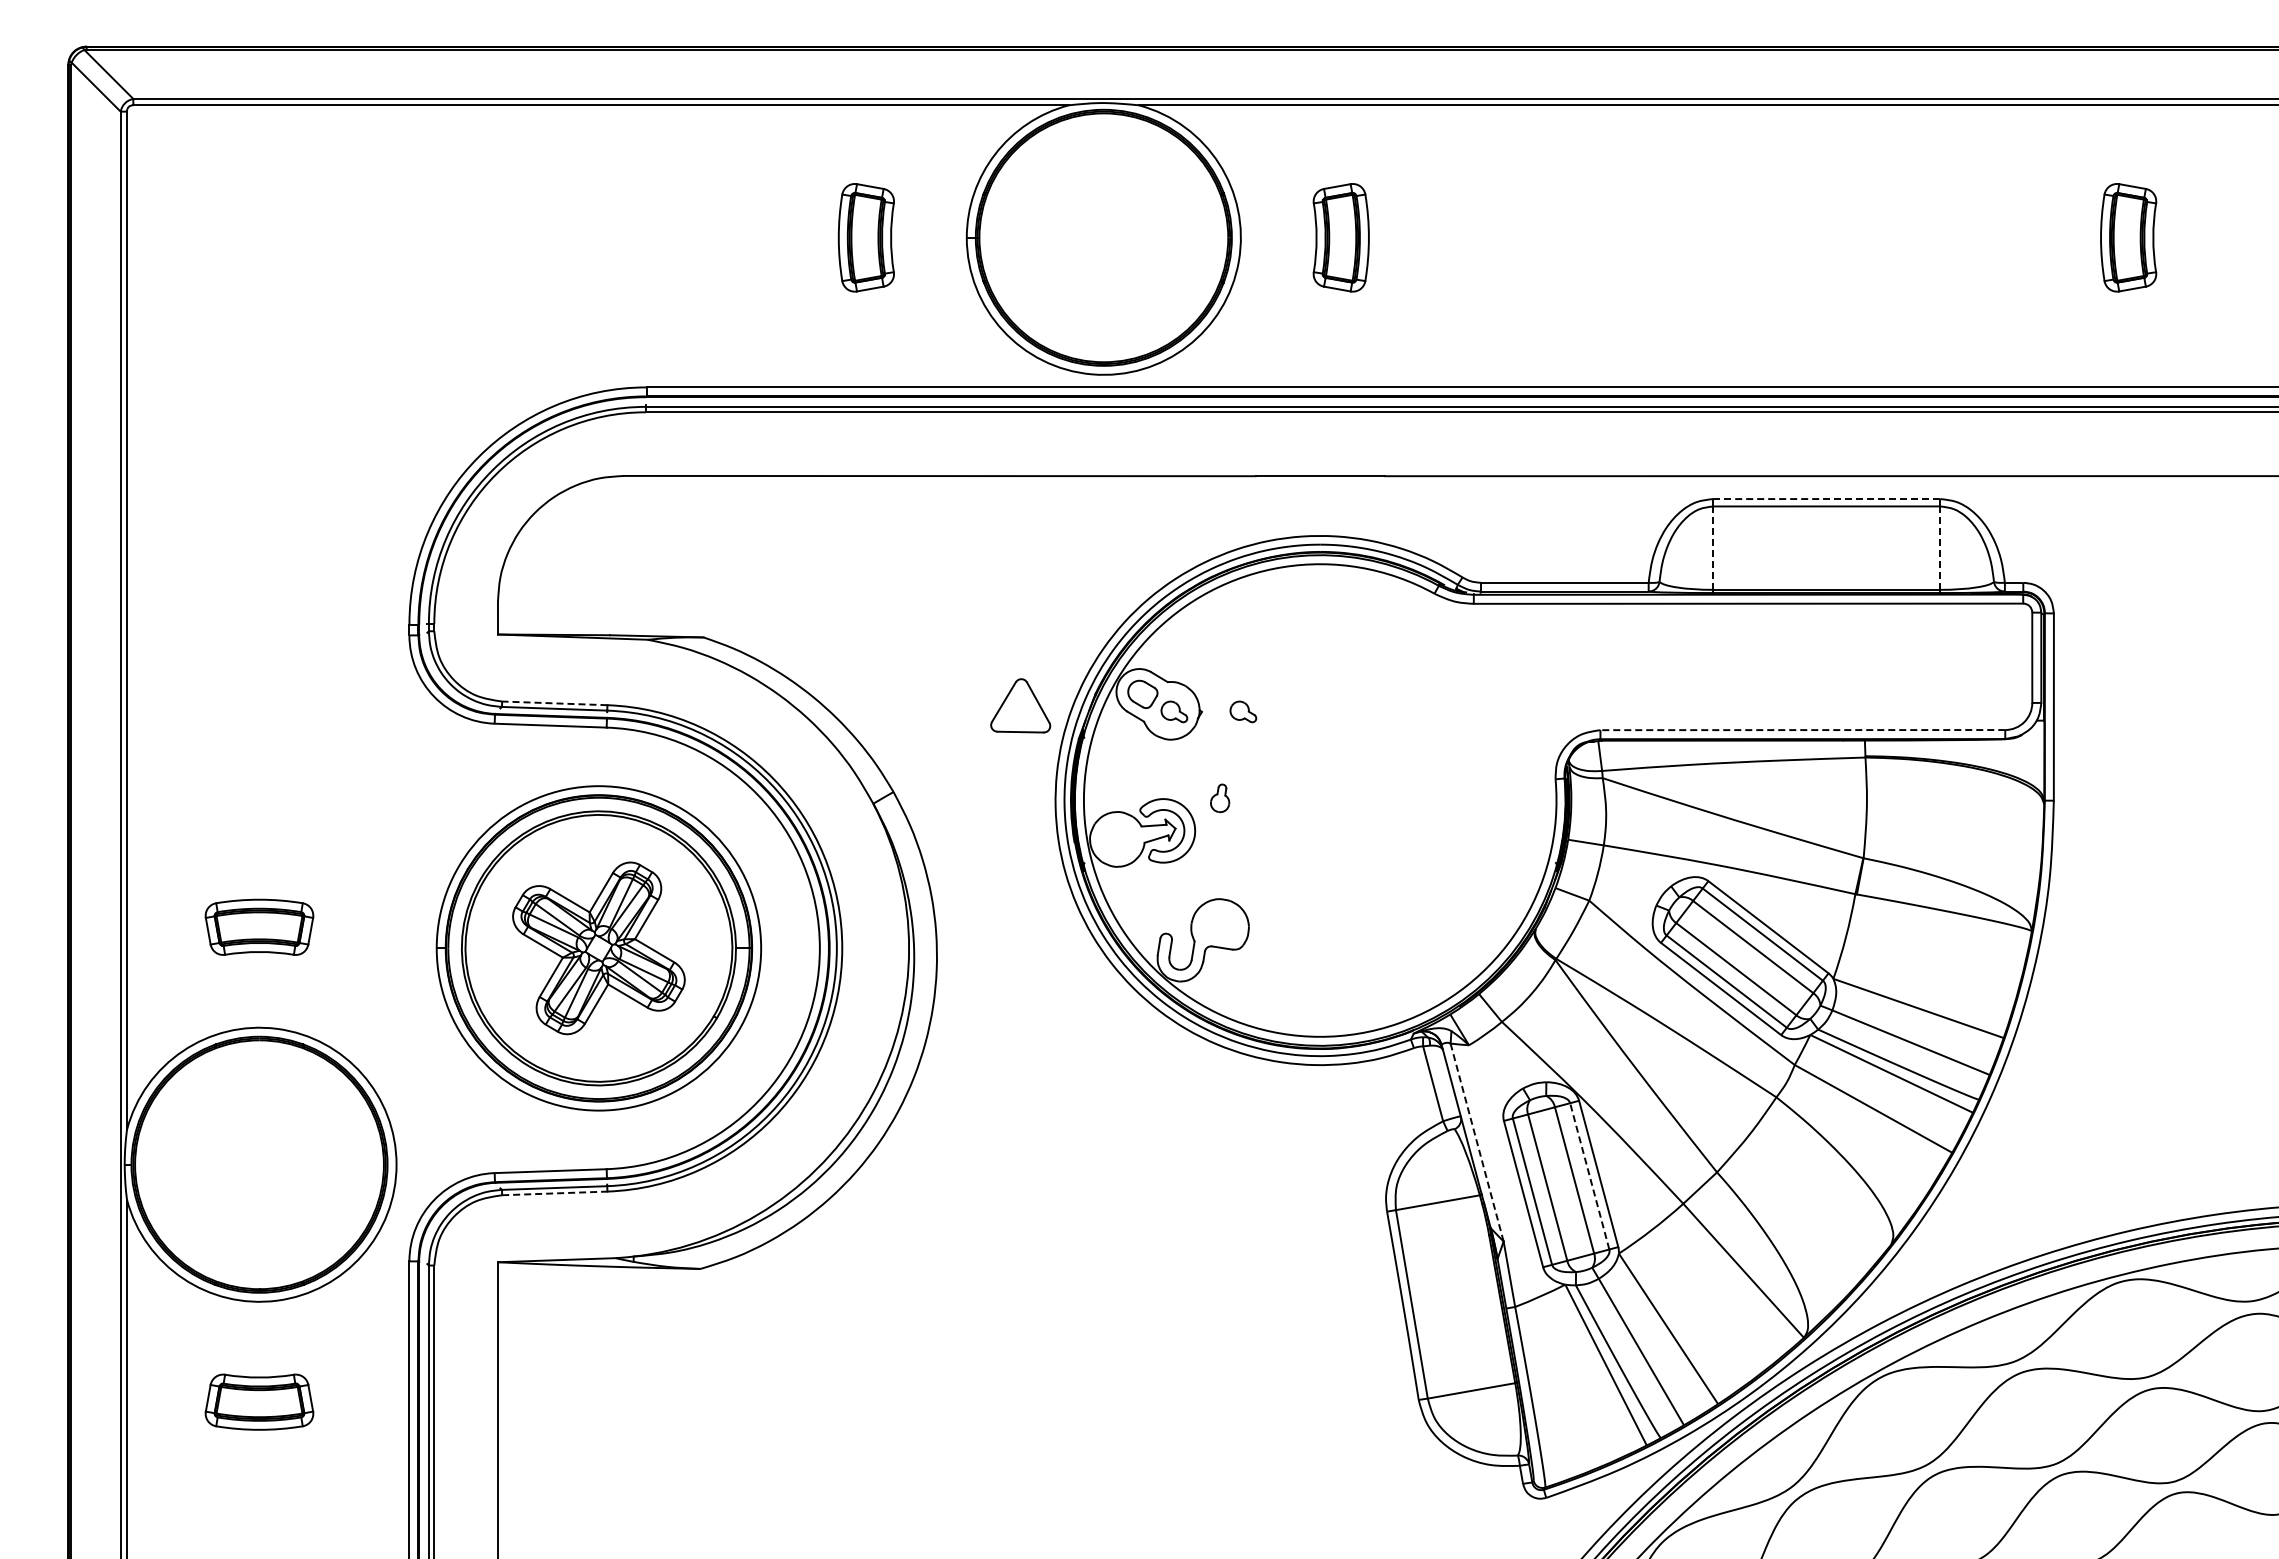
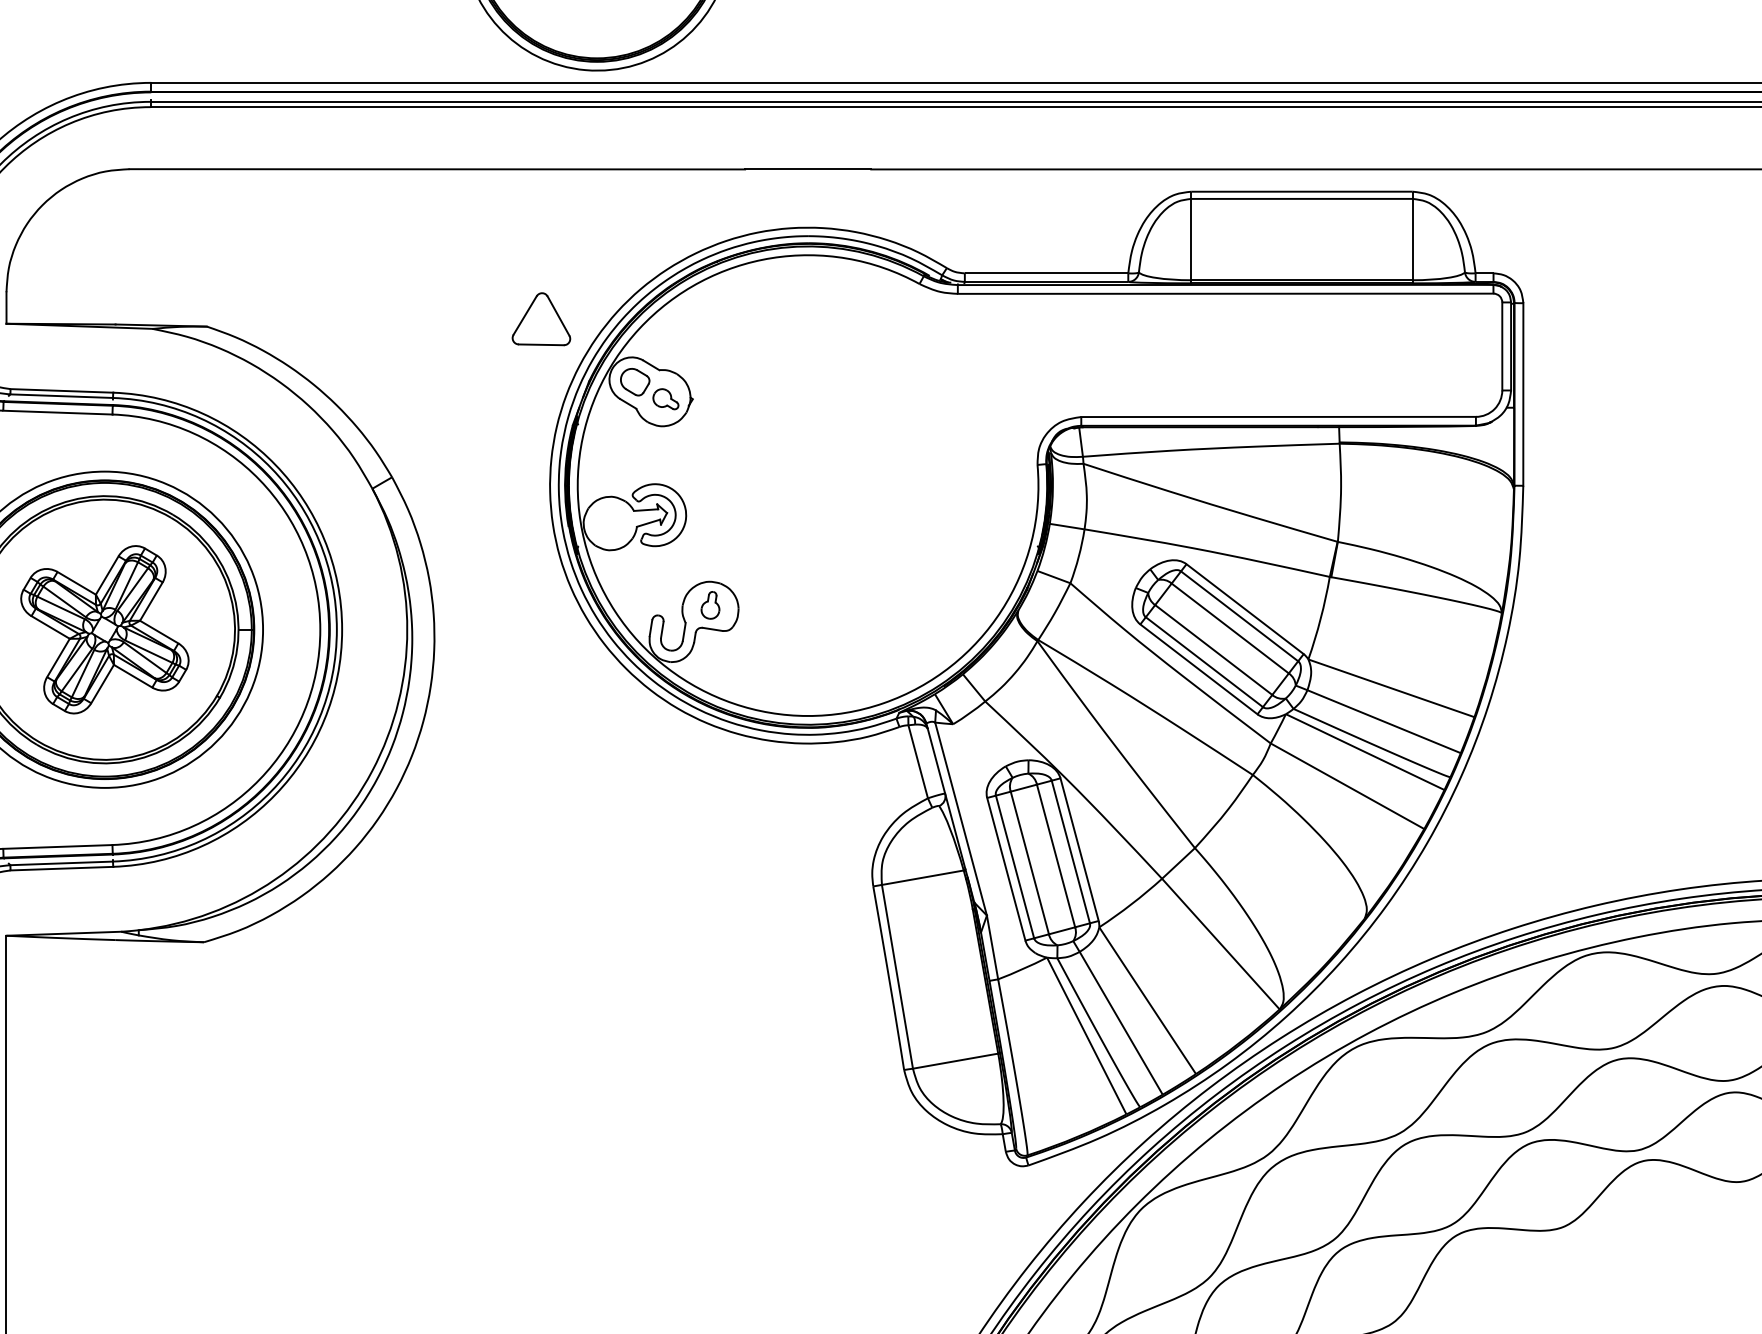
line: (1826, 499) -> (1301, 192), dashed -> solid
line: (1713, 548) -> (1191, 239), dashed -> solid
line: (1940, 548) -> (1412, 239), dashed -> solid
line: (554, 703) -> (61, 391), dashed -> solid
part: (1020, 705) -> (541, 318), moved
part: (1243, 711) -> (733, 398), removed
line: (1802, 730) -> (1278, 417), dashed -> solid
part: (1220, 798) -> (710, 605), moved
line: (1477, 1143) -> (961, 819), dashed -> solid
line: (1589, 1176) -> (1070, 852), dashed -> solid
line: (554, 1193) -> (61, 868), dashed -> solid

